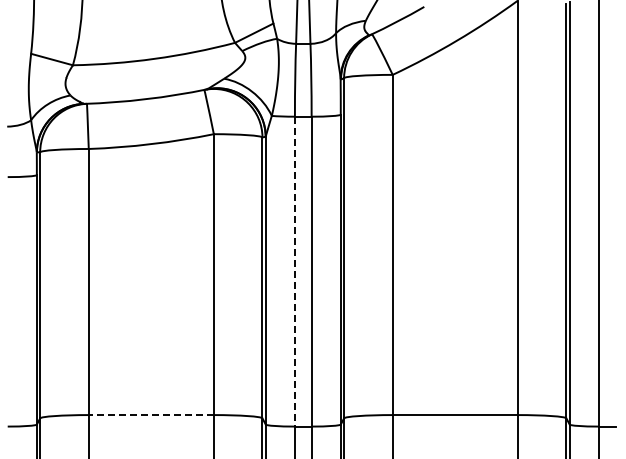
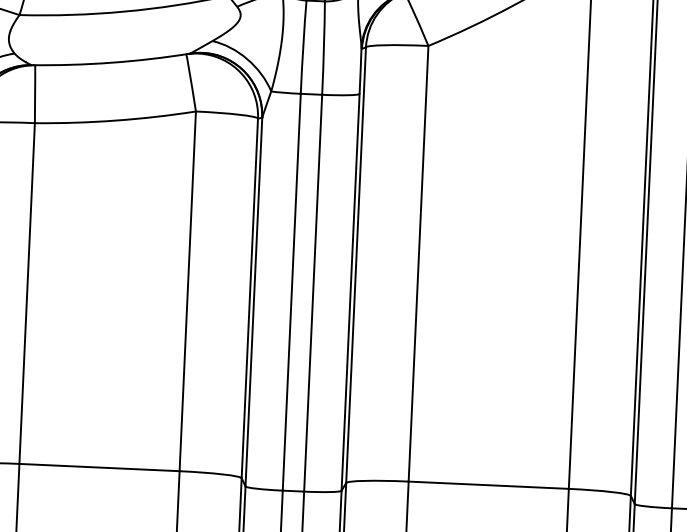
line: (294, 271) -> (291, 292), dashed -> solid
line: (151, 415) -> (99, 468), dashed -> solid

